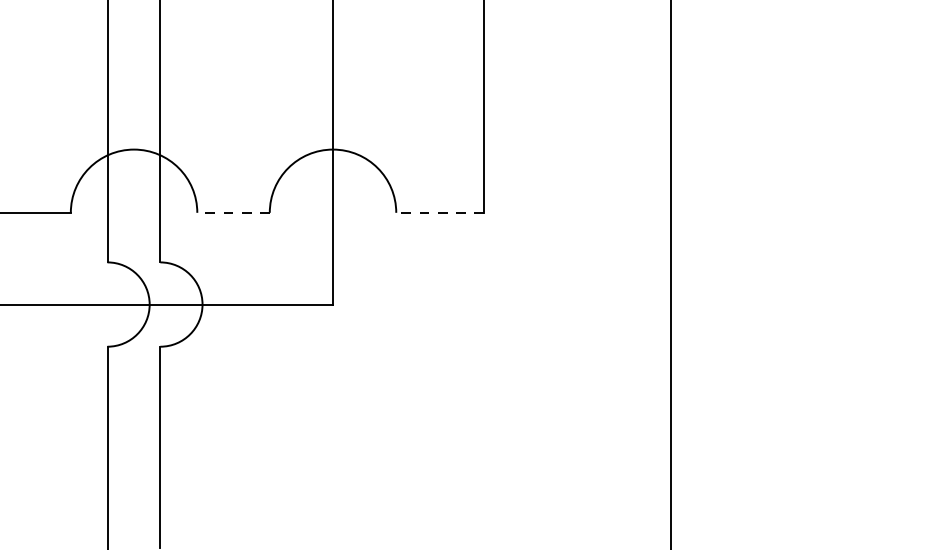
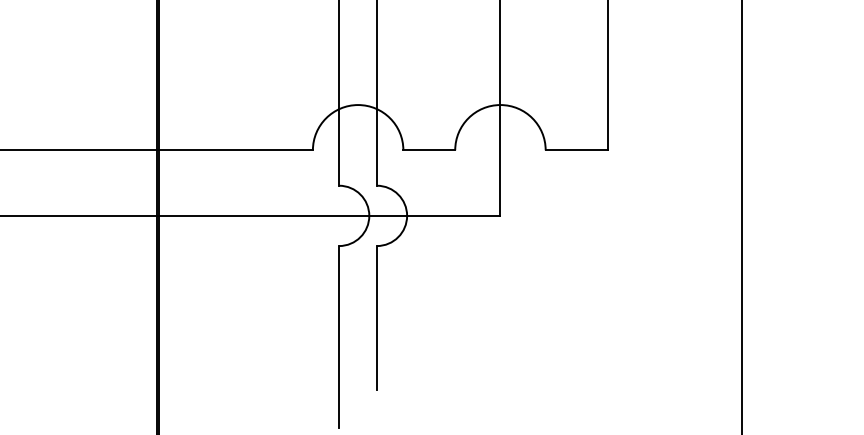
line: (233, 213) -> (429, 150), dashed -> solid
line: (439, 213) -> (576, 150), dashed -> solid

